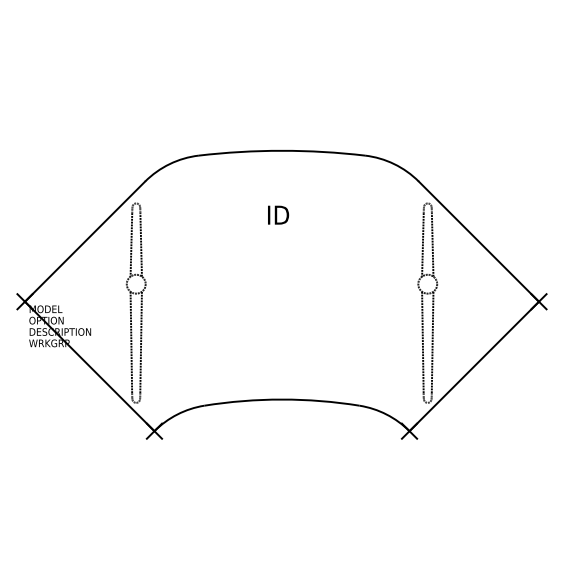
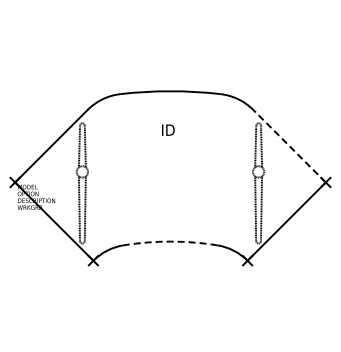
line: (478, 240) -> (289, 145), solid -> dashed
arc: (282, 399) -> (170, 241), solid -> dashed

